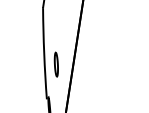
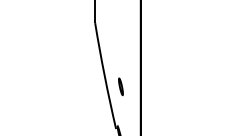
part: (56, 64) -> (120, 86), size x0.6

